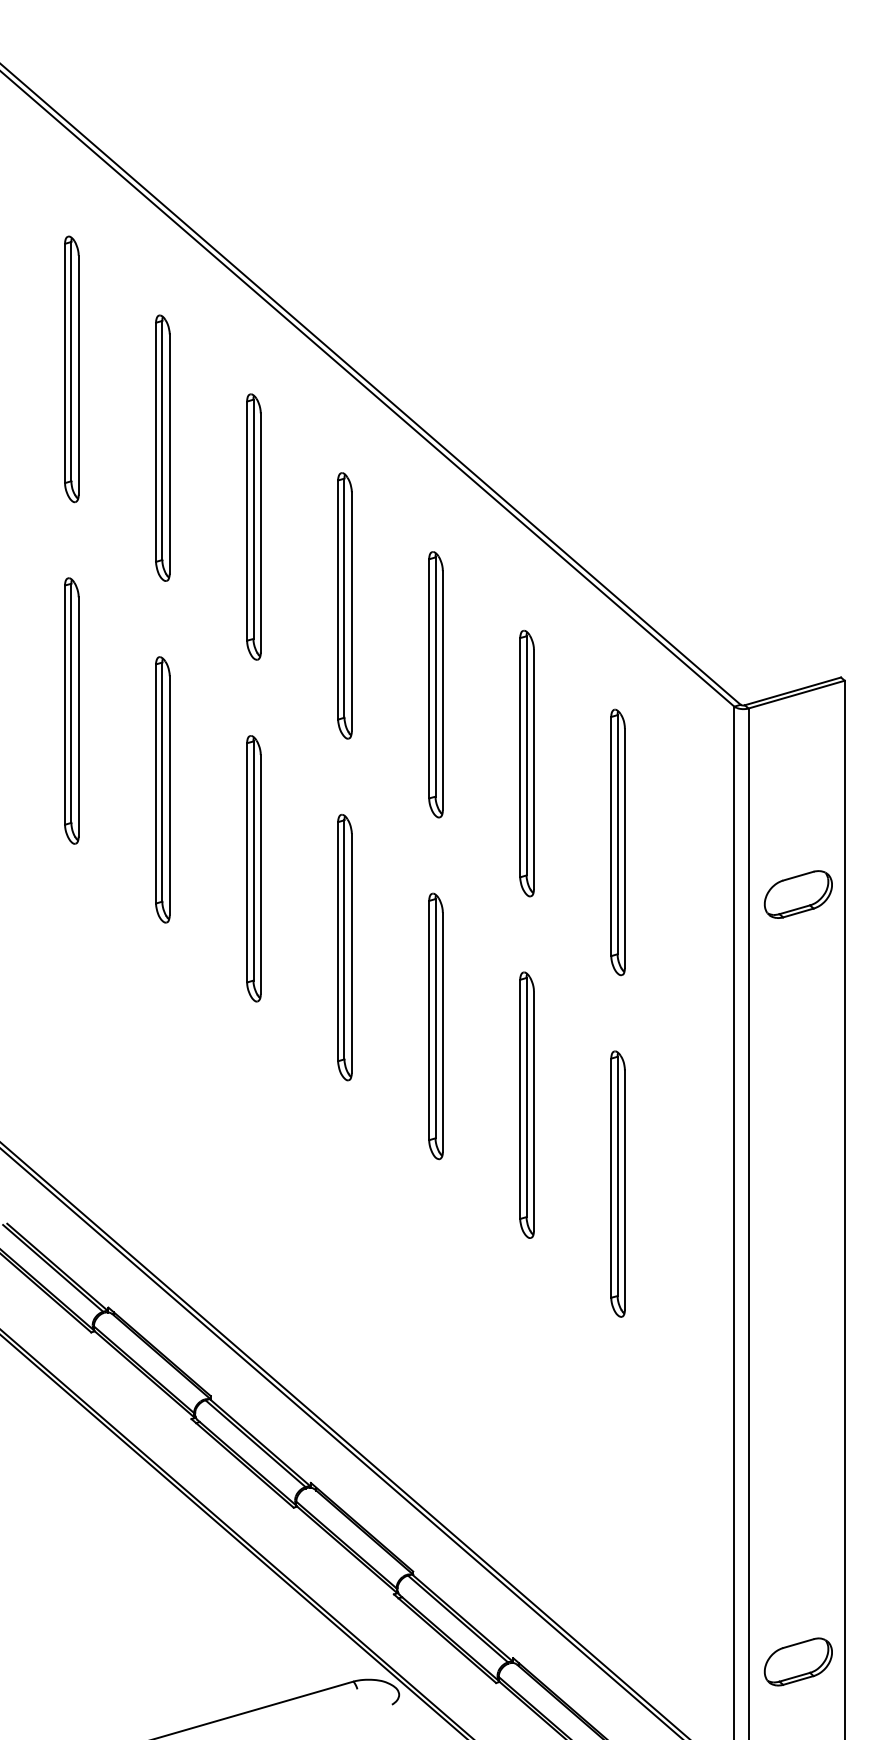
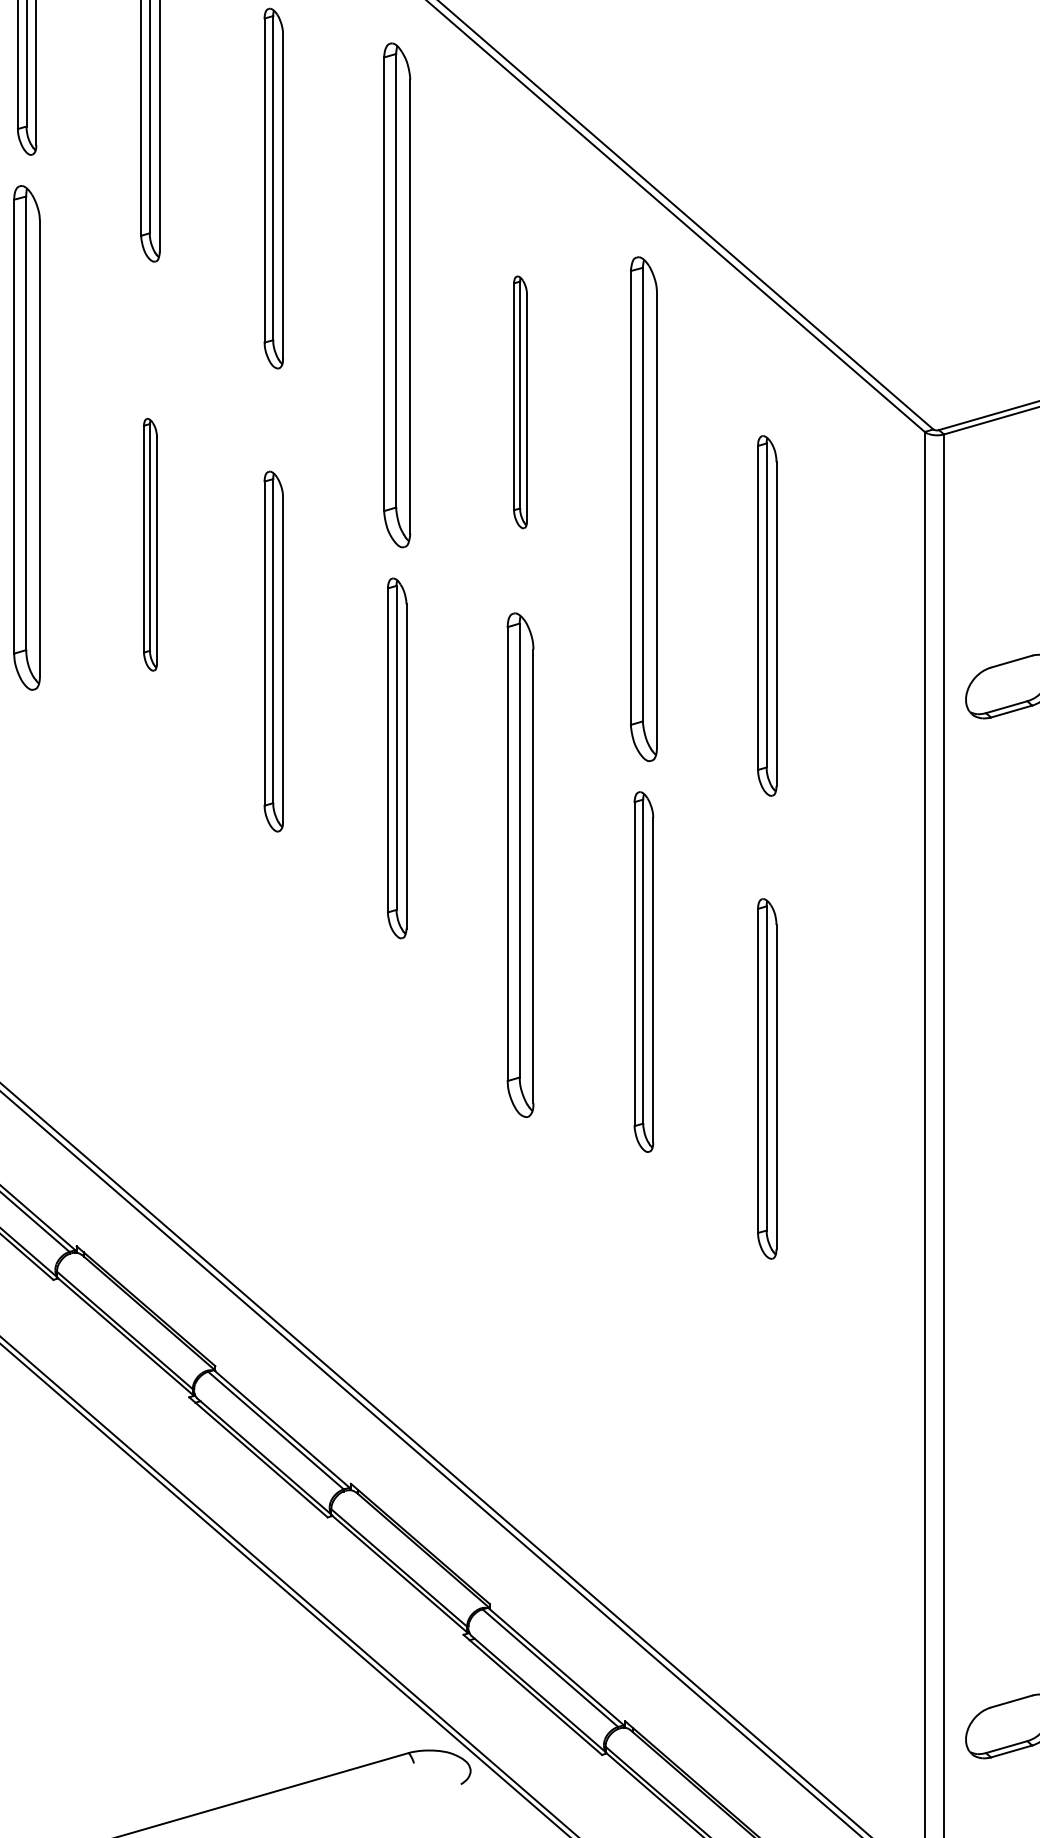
part: (344, 605) -> (396, 294), size x1.4
part: (435, 684) -> (519, 401), size x0.7
part: (71, 710) -> (26, 437), size x1.4
part: (526, 763) -> (643, 508), size x1.4
part: (162, 789) -> (149, 544), size x0.7
part: (435, 1026) -> (519, 865), size x1.4

